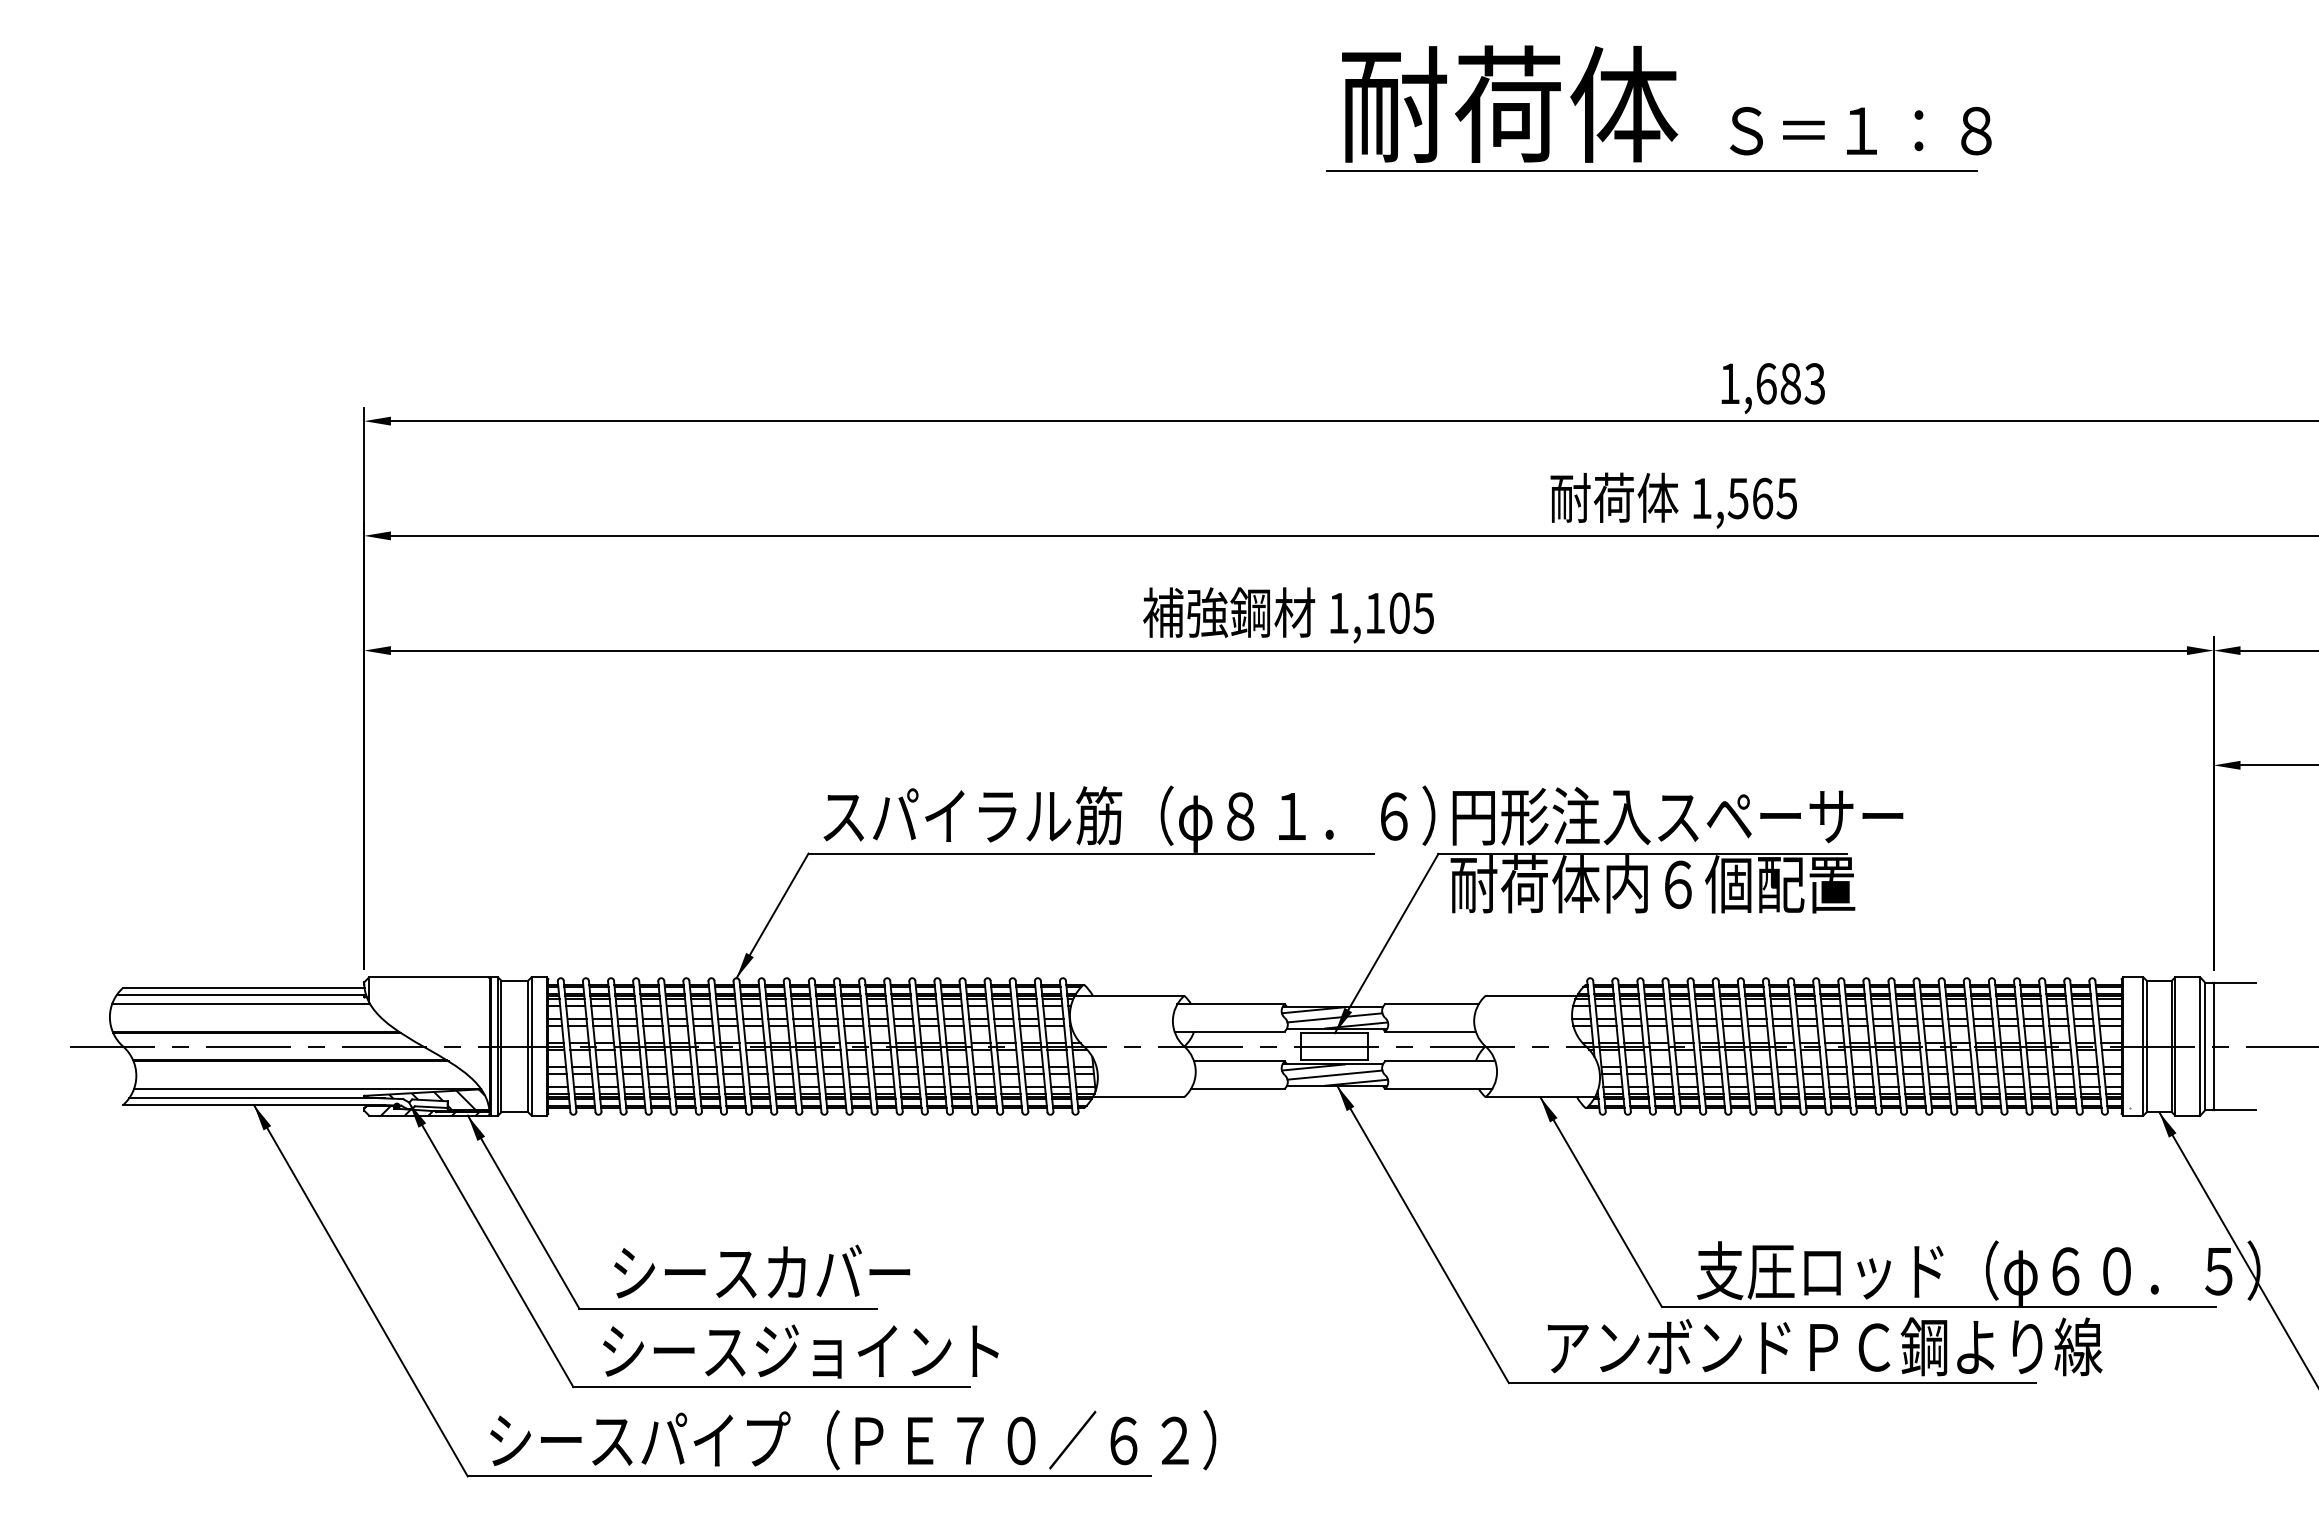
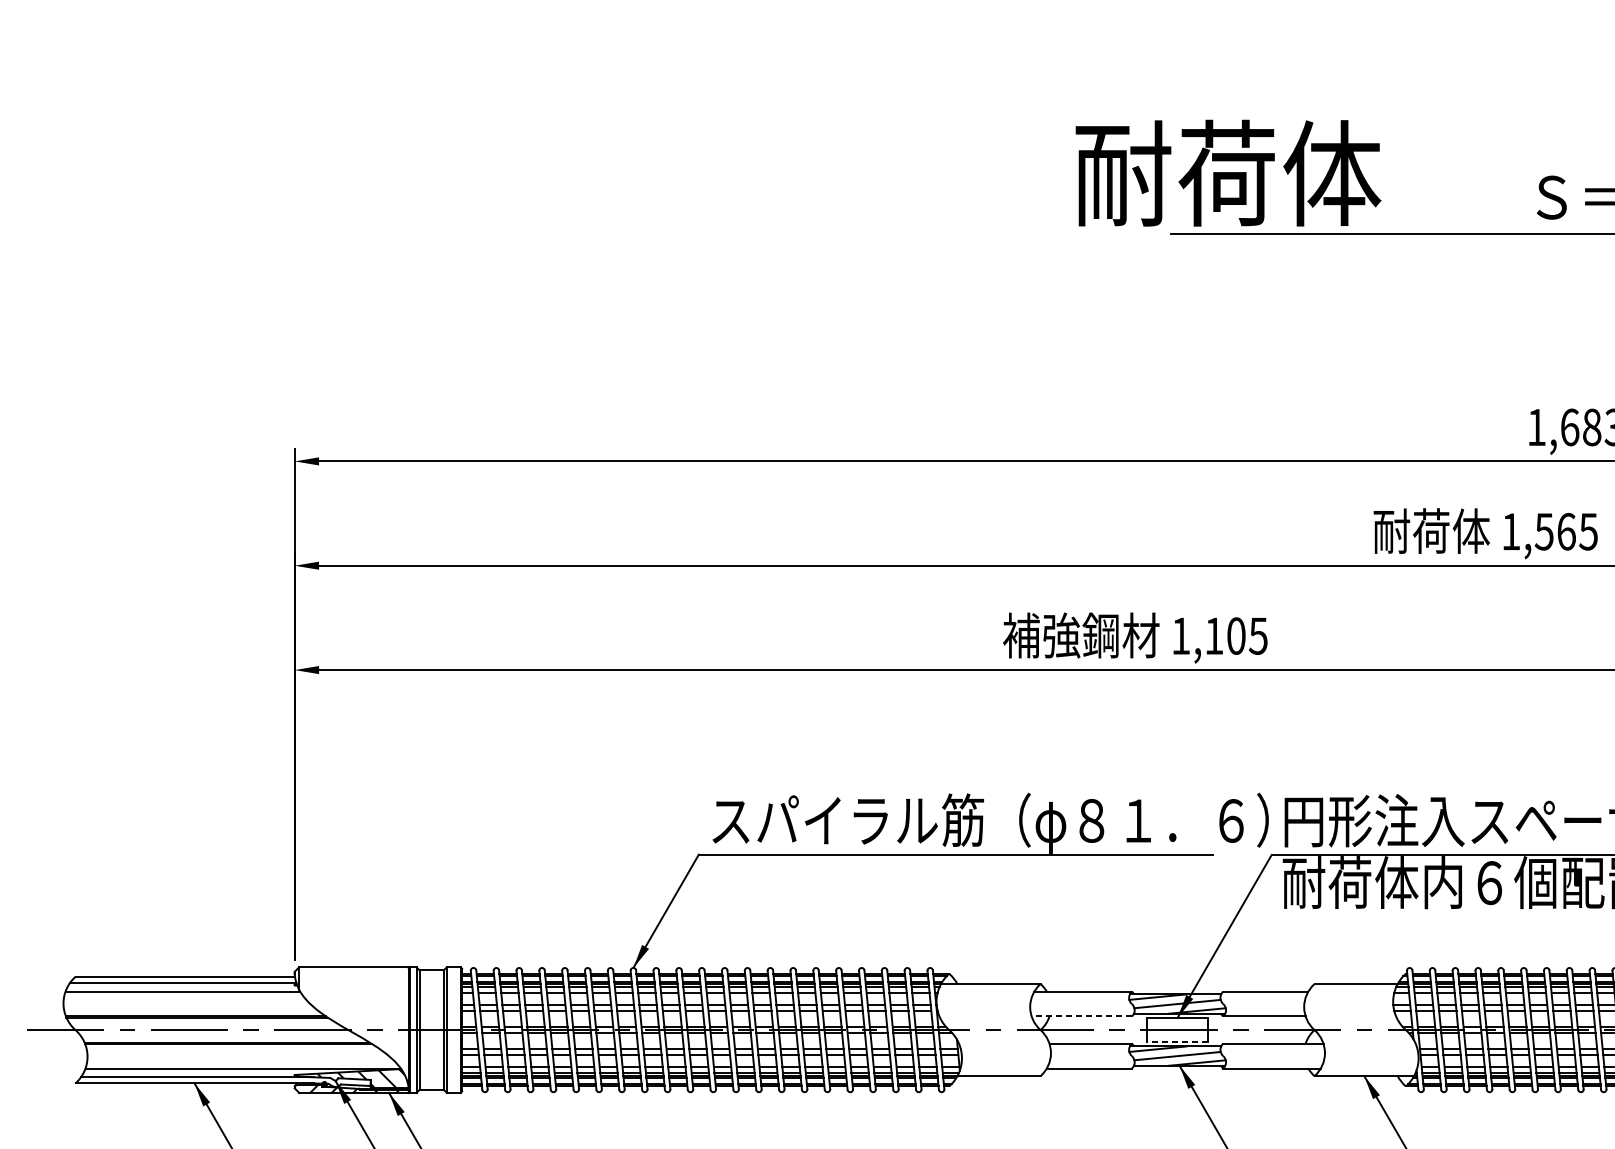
text: (1510, 103) -> (1228, 172), moved
line: (1229, 1031) -> (1081, 1016), solid -> dashed
line: (1334, 1059) -> (1177, 1041), solid -> dashed

